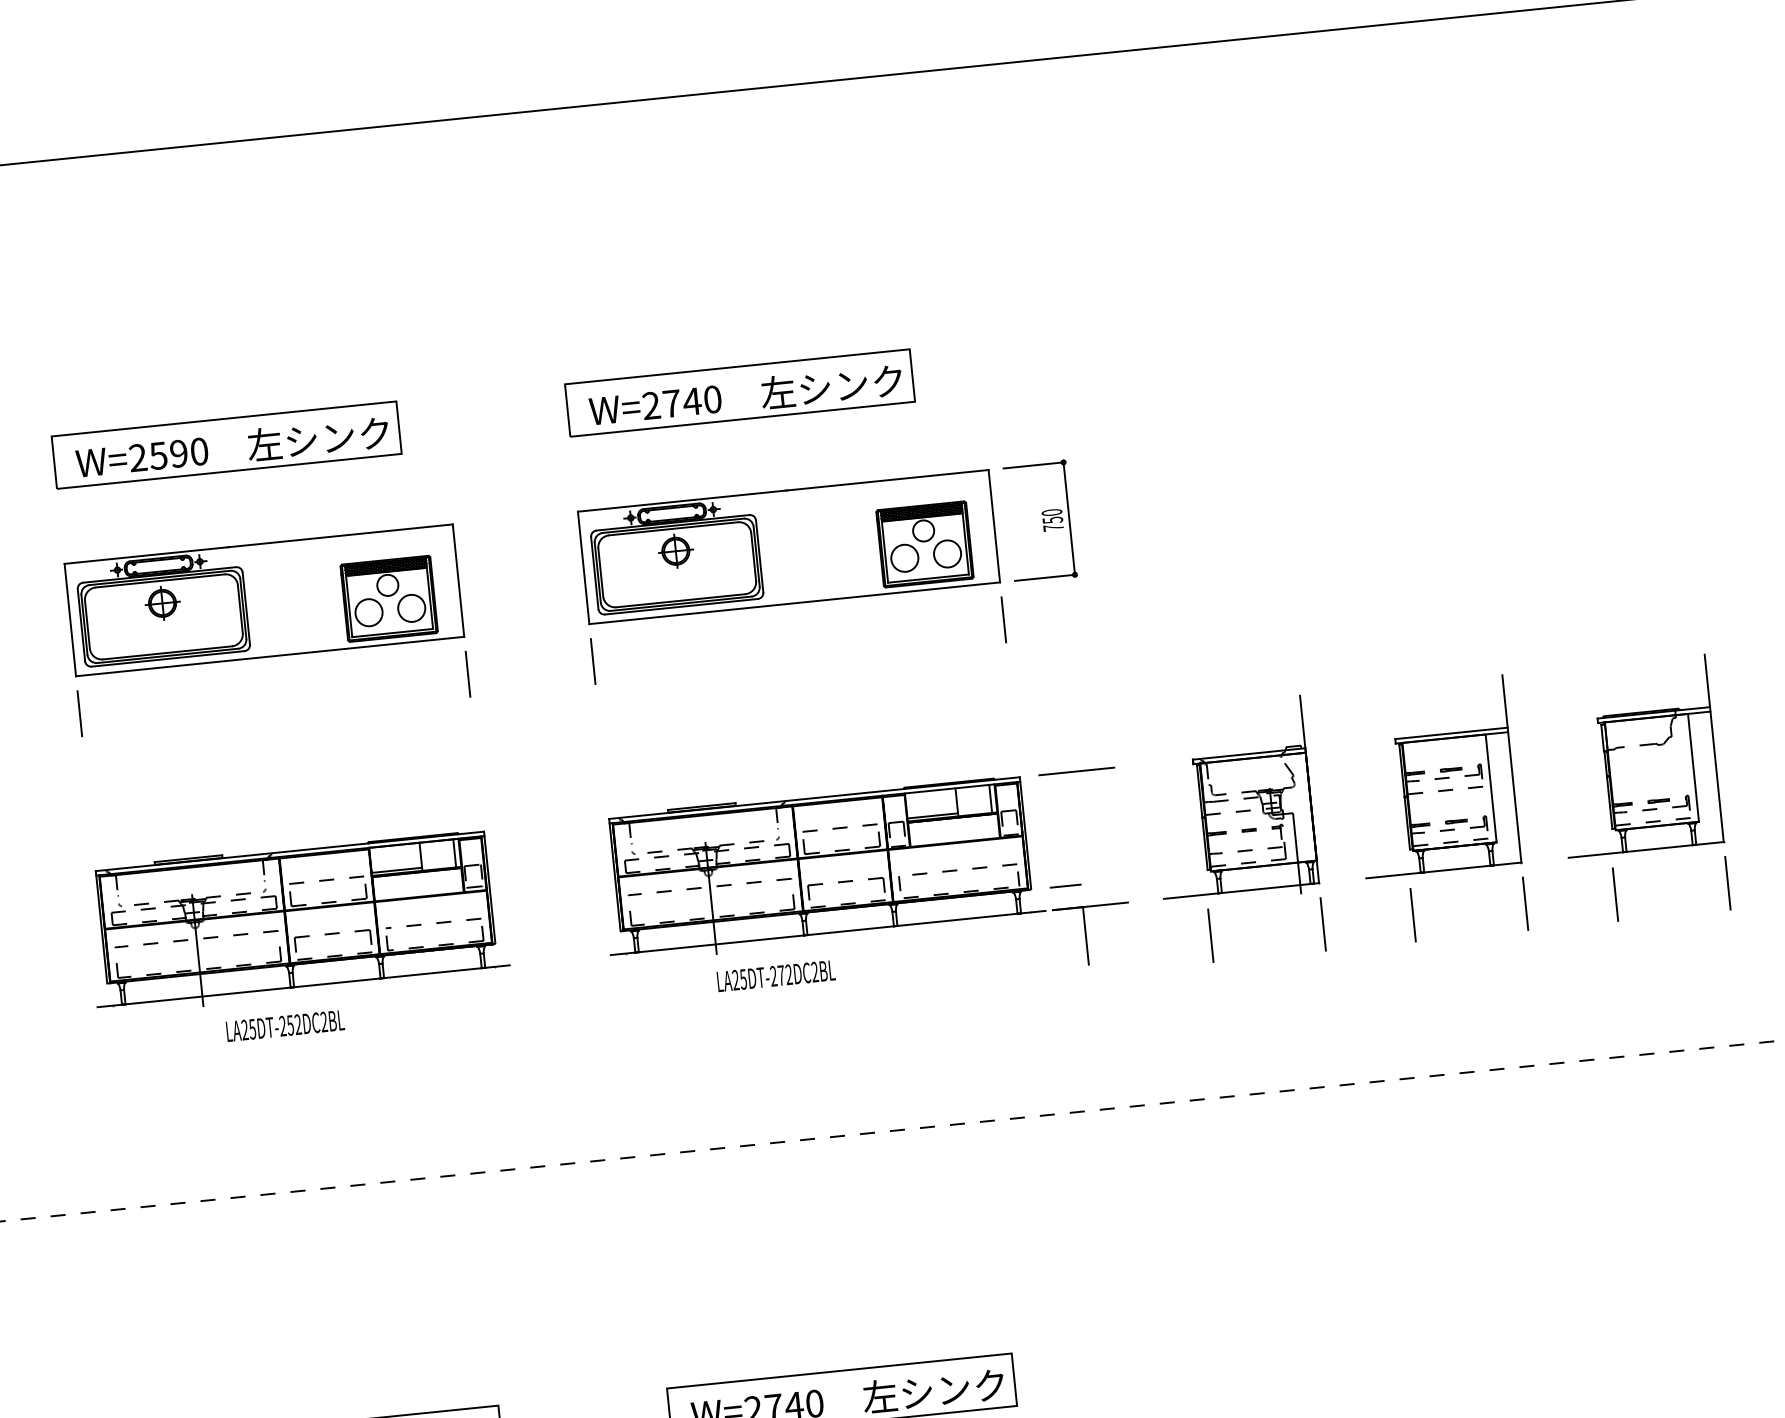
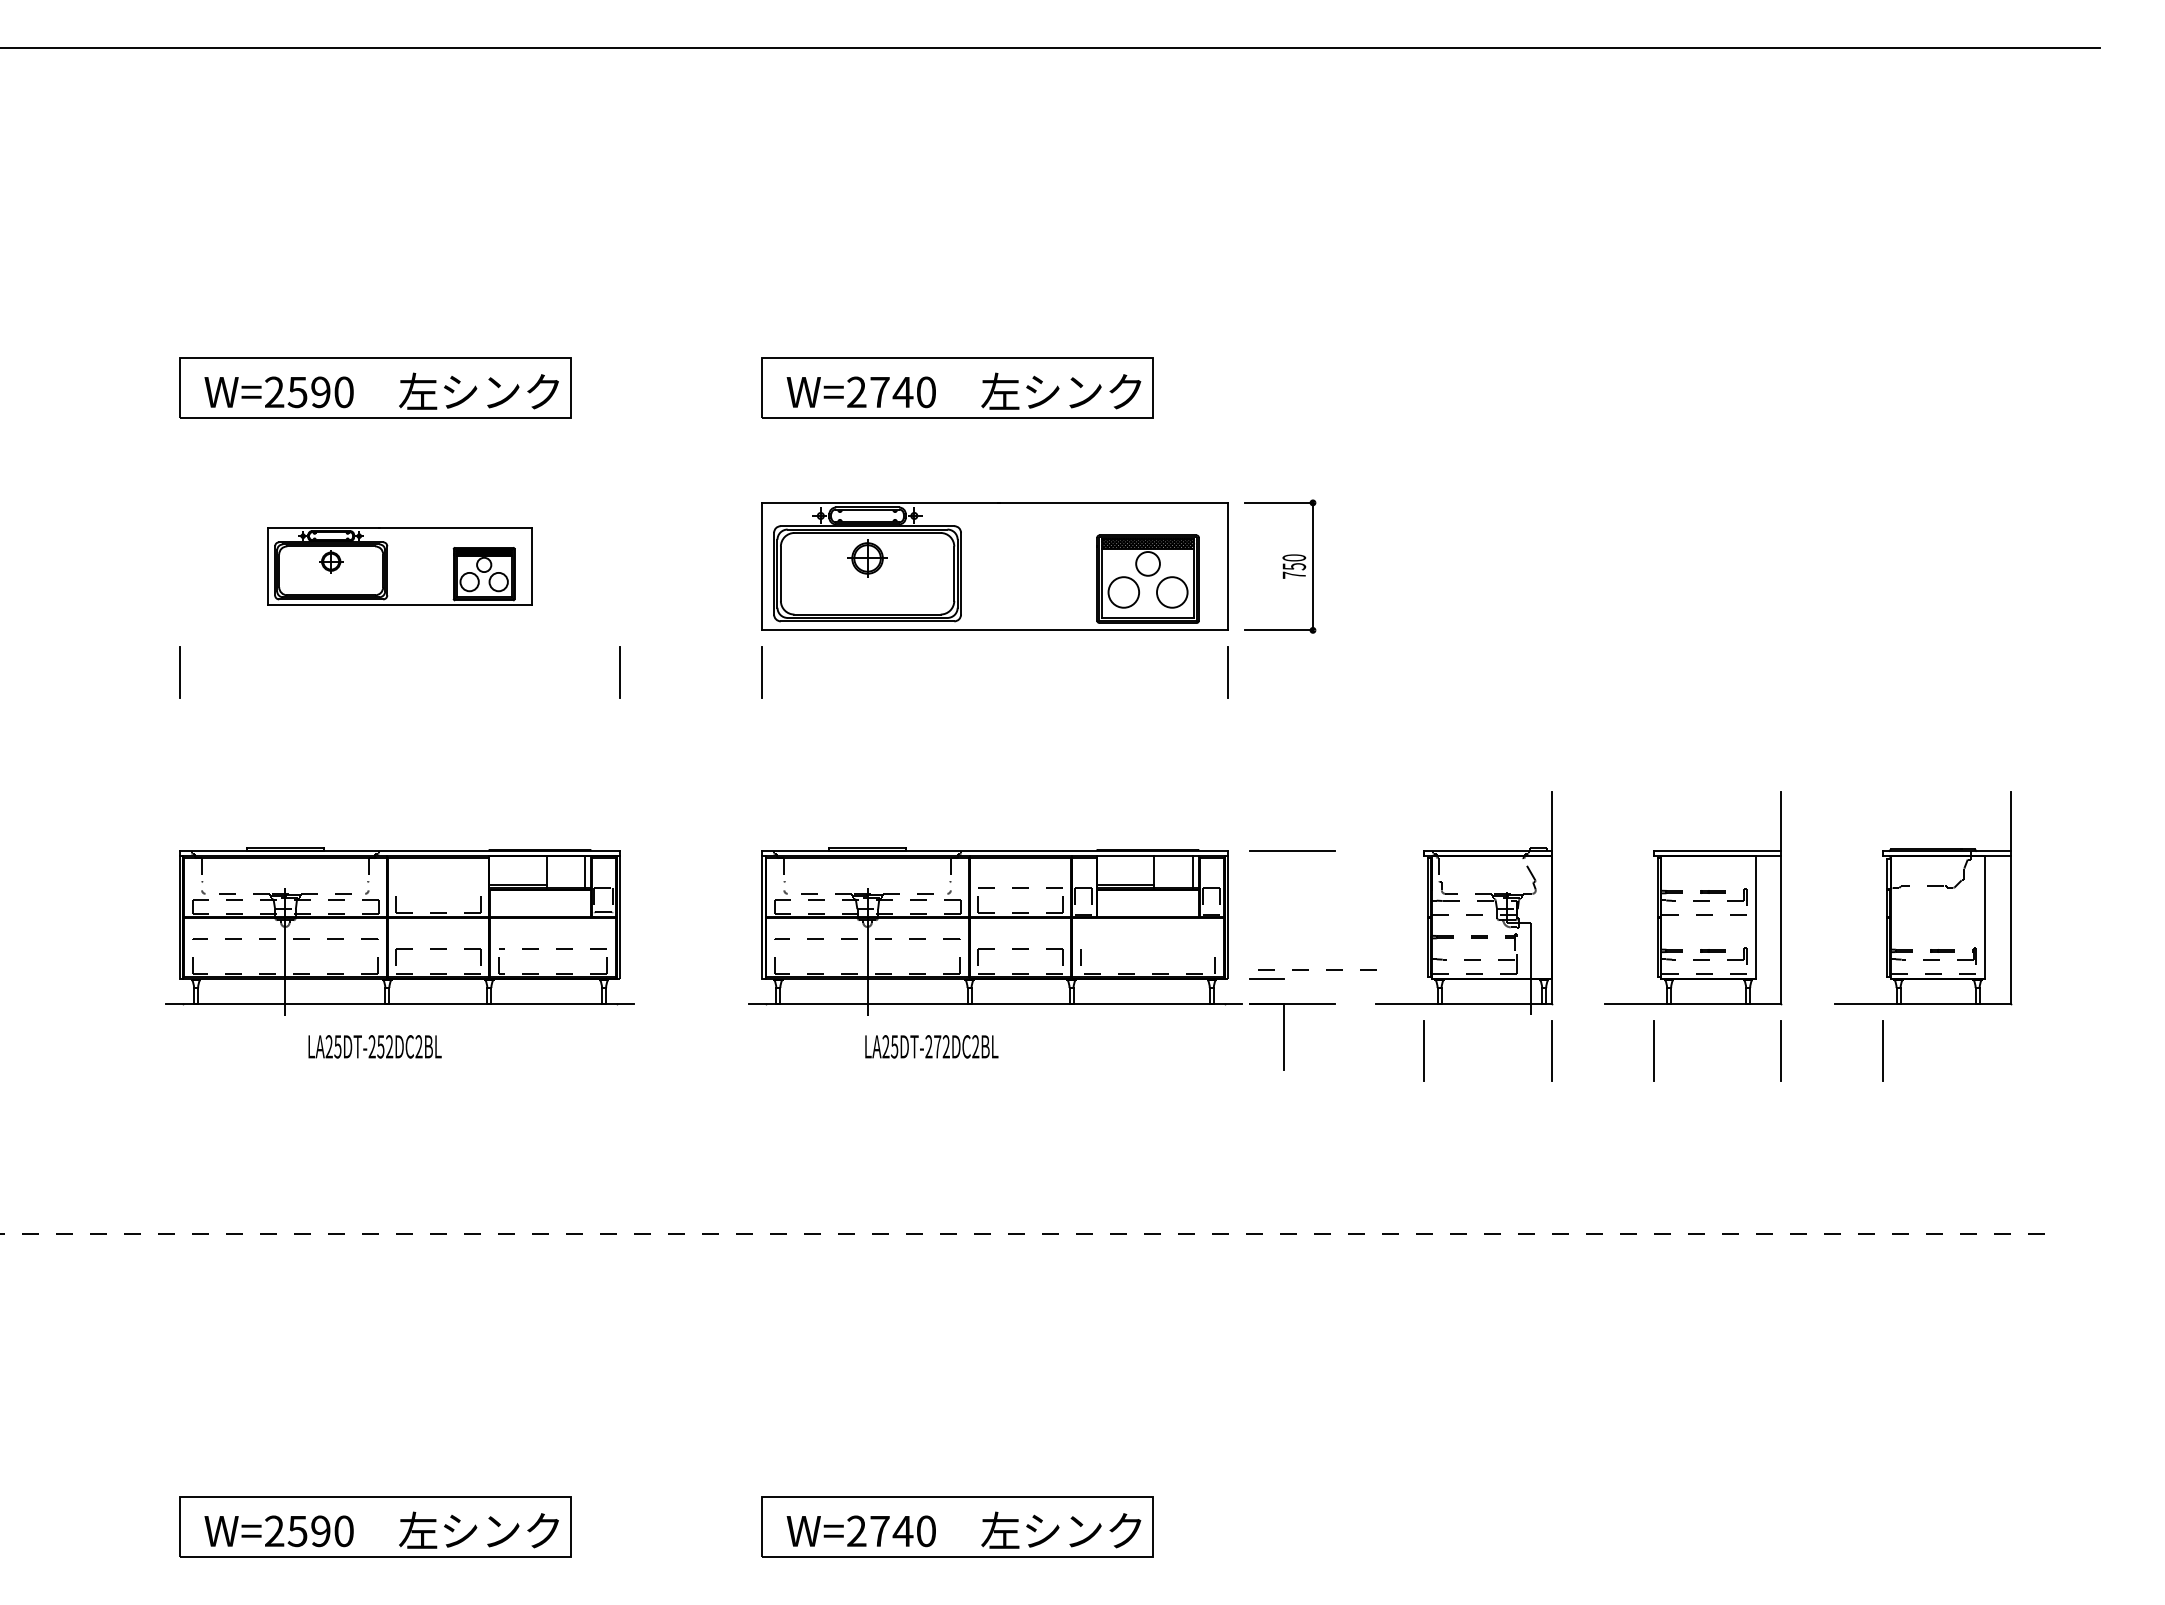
part: (263, 600) -> (399, 566), size x0.6
line: (956, 870) -> (1308, 969), moved
line: (327, 879) -> (438, 887), removed
line: (1727, 882) -> (2010, 1050), removed

